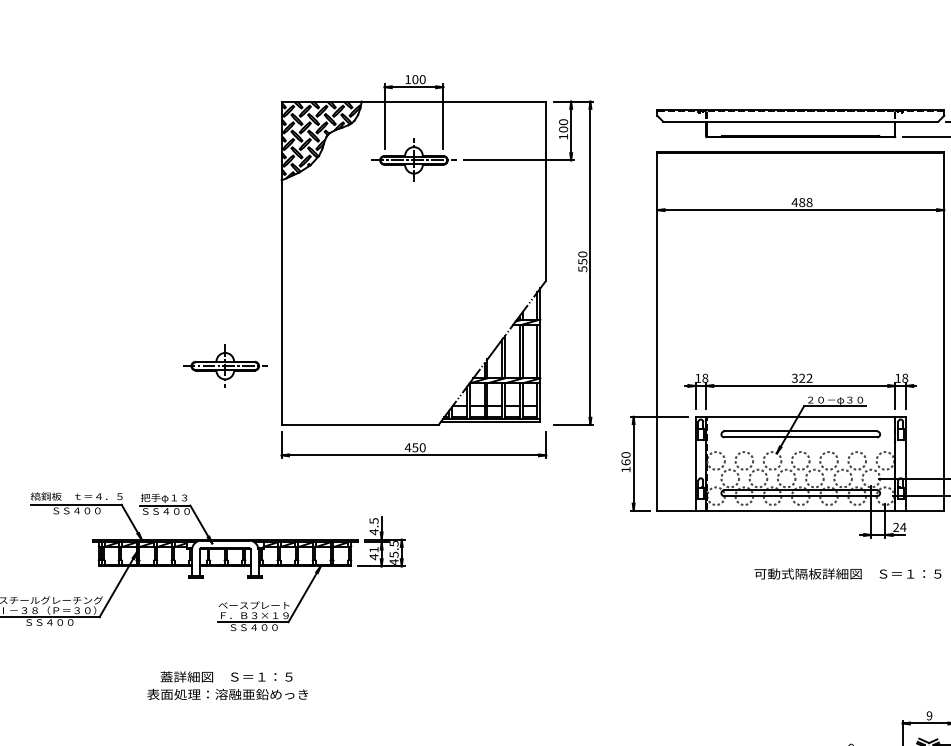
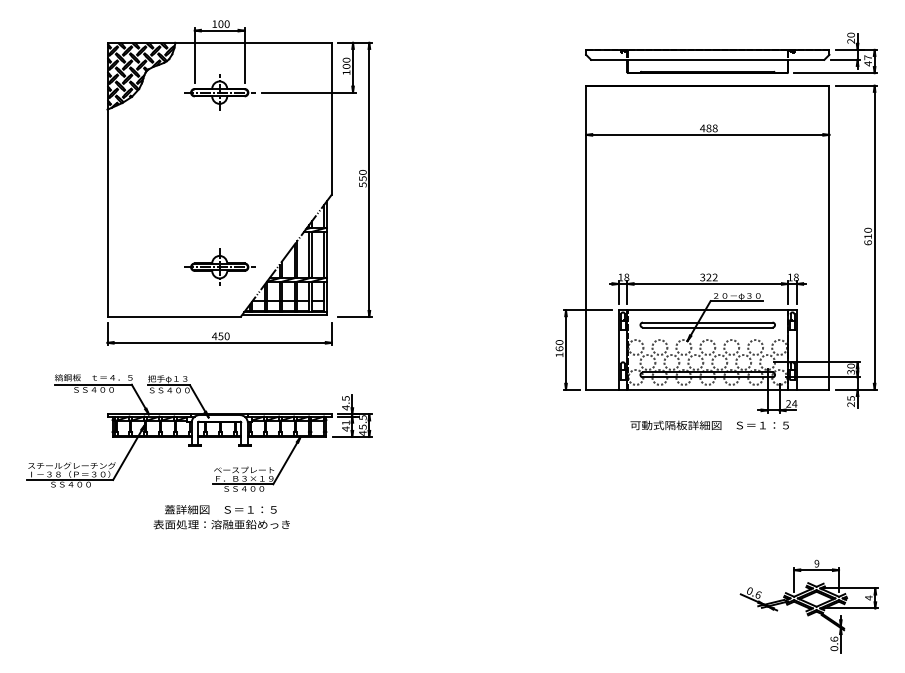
part: (437, 266) -> (239, 182), moved
text: (847, 574) -> (709, 425), moved
text: (227, 686) -> (221, 517), moved

